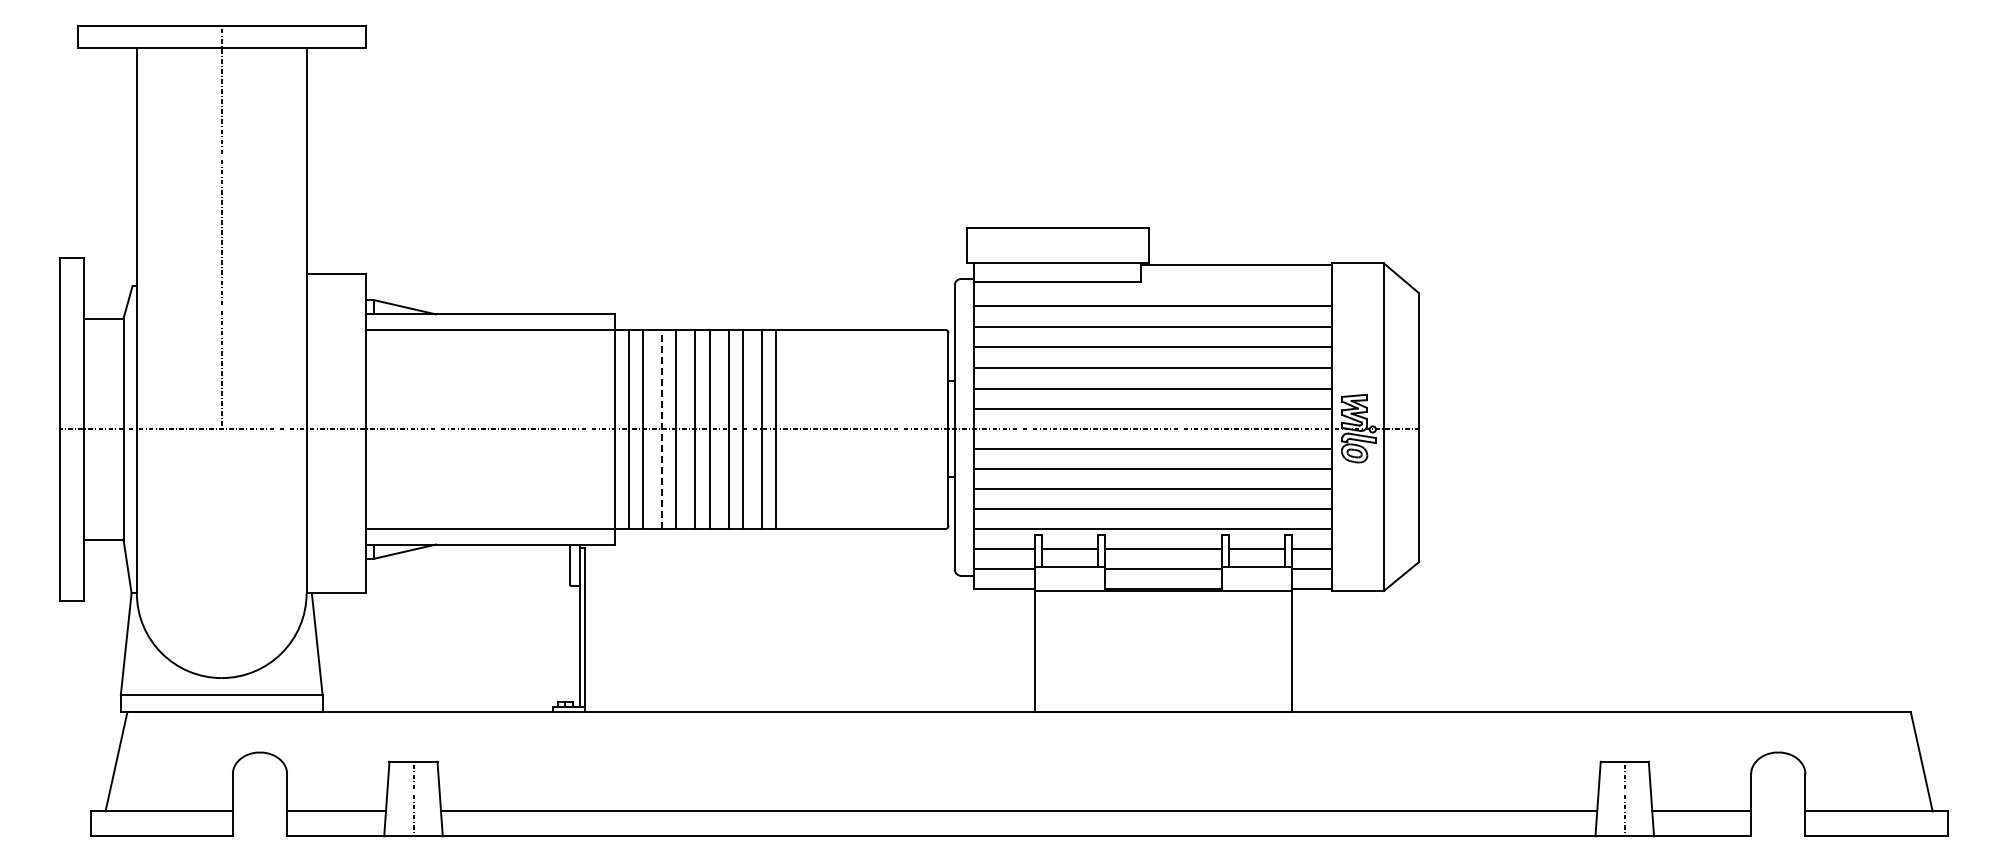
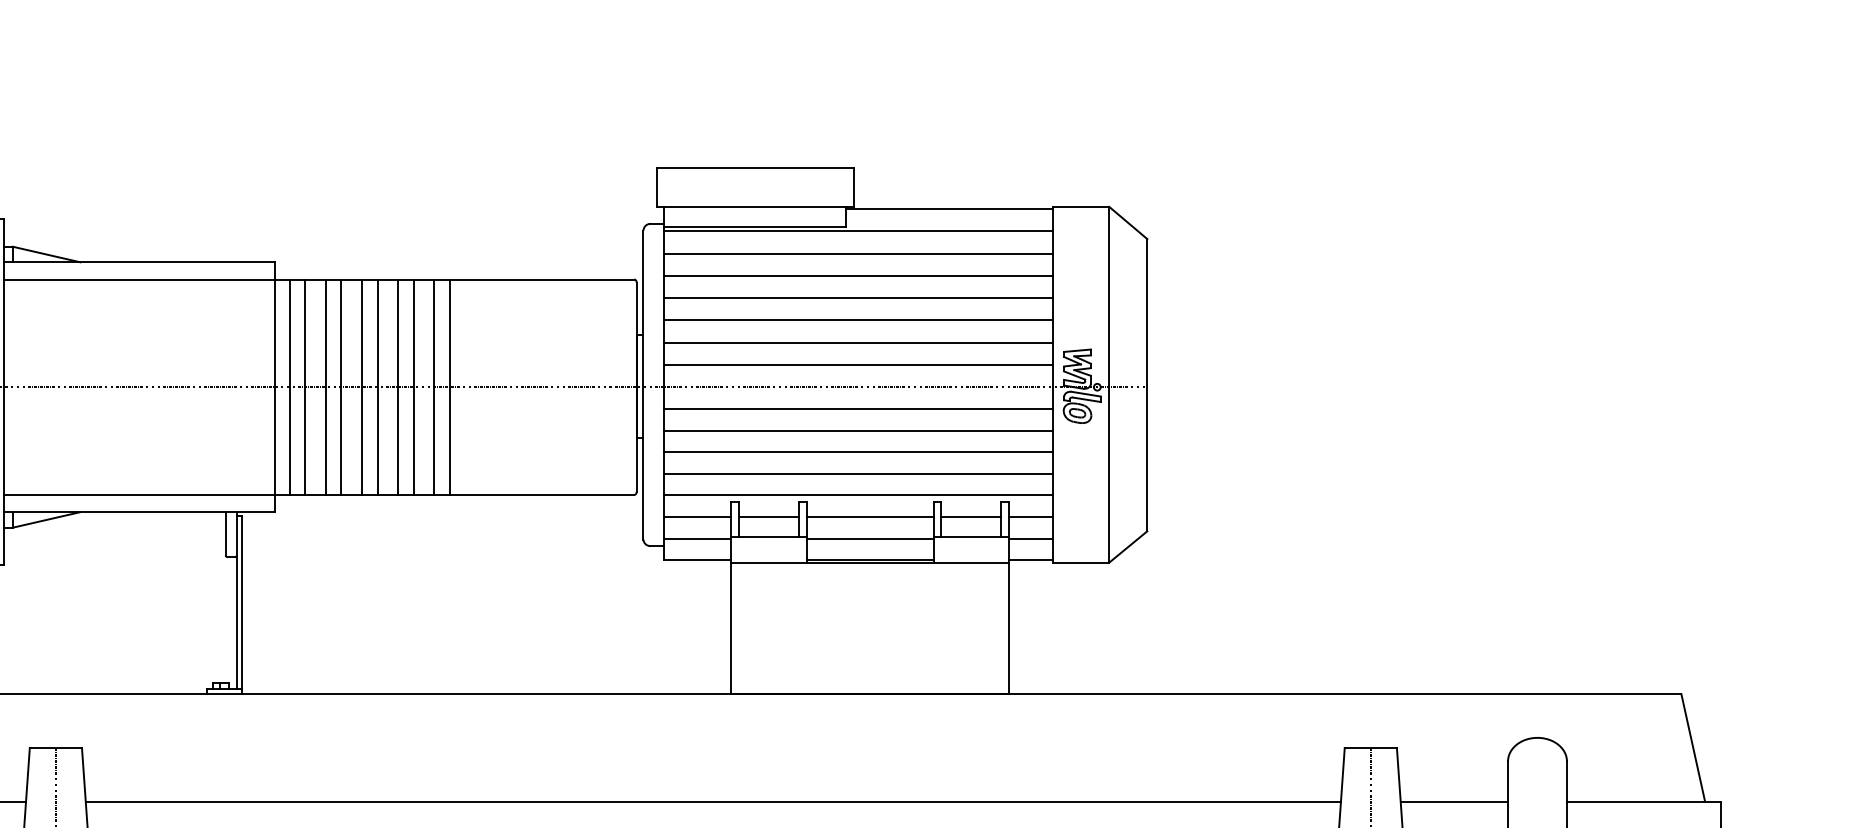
line: (1152, 285) -> (858, 230), added
line: (662, 428) -> (326, 386), dashed -> solid

